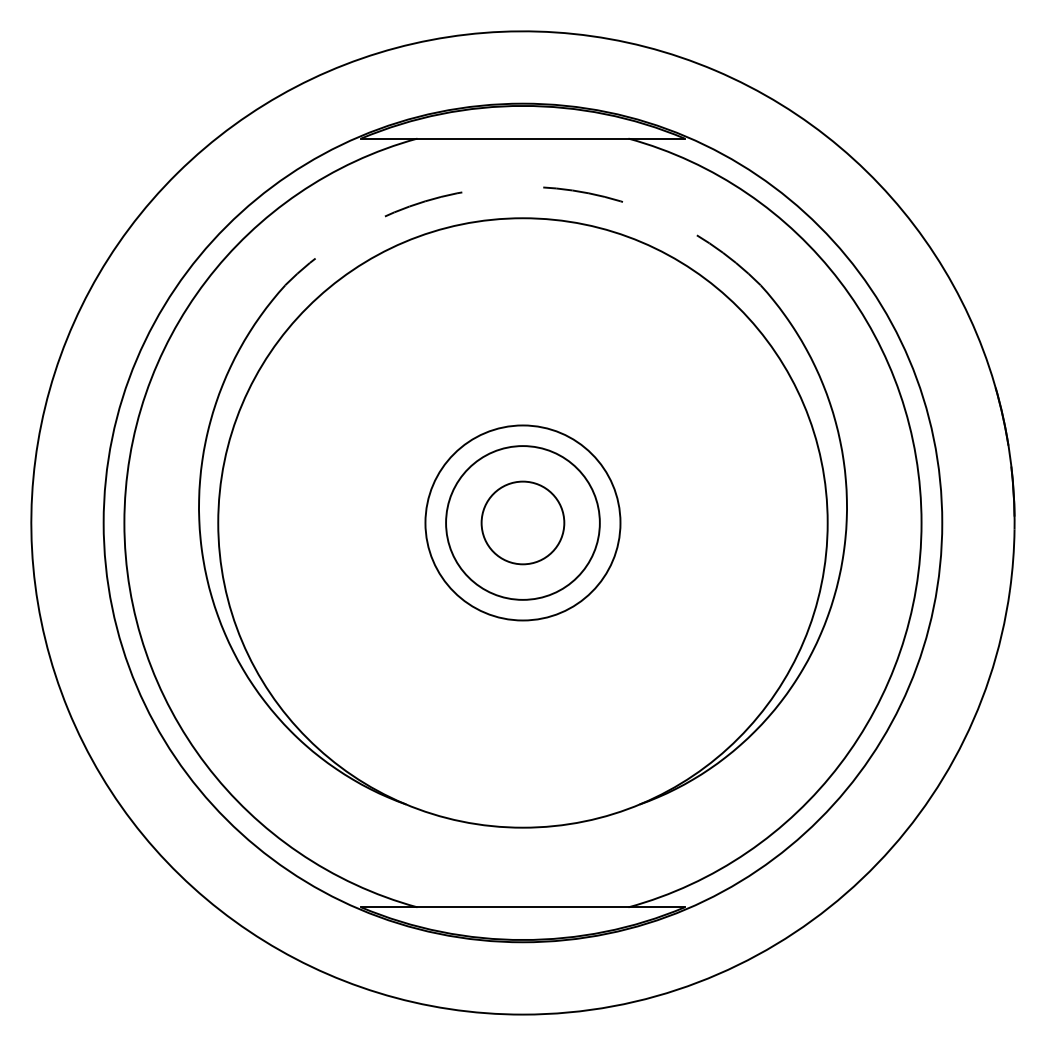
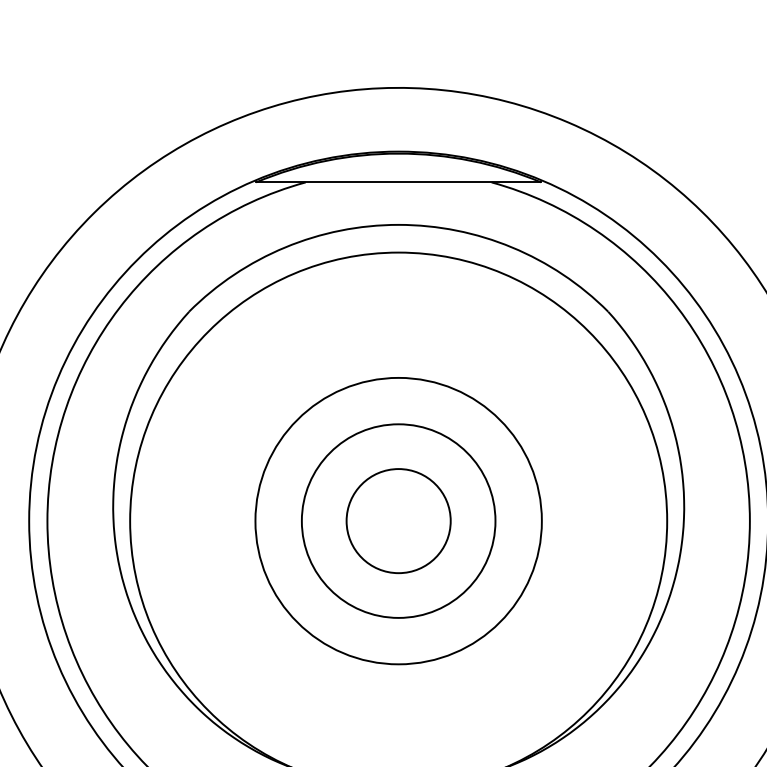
arc: (522, 186) -> (398, 224), dashed -> solid
circle: (522, 522) -> (398, 520), size x1.43
circle: (522, 522) -> (398, 520), size x1.43
circle: (522, 522) -> (398, 520), size x1.67

